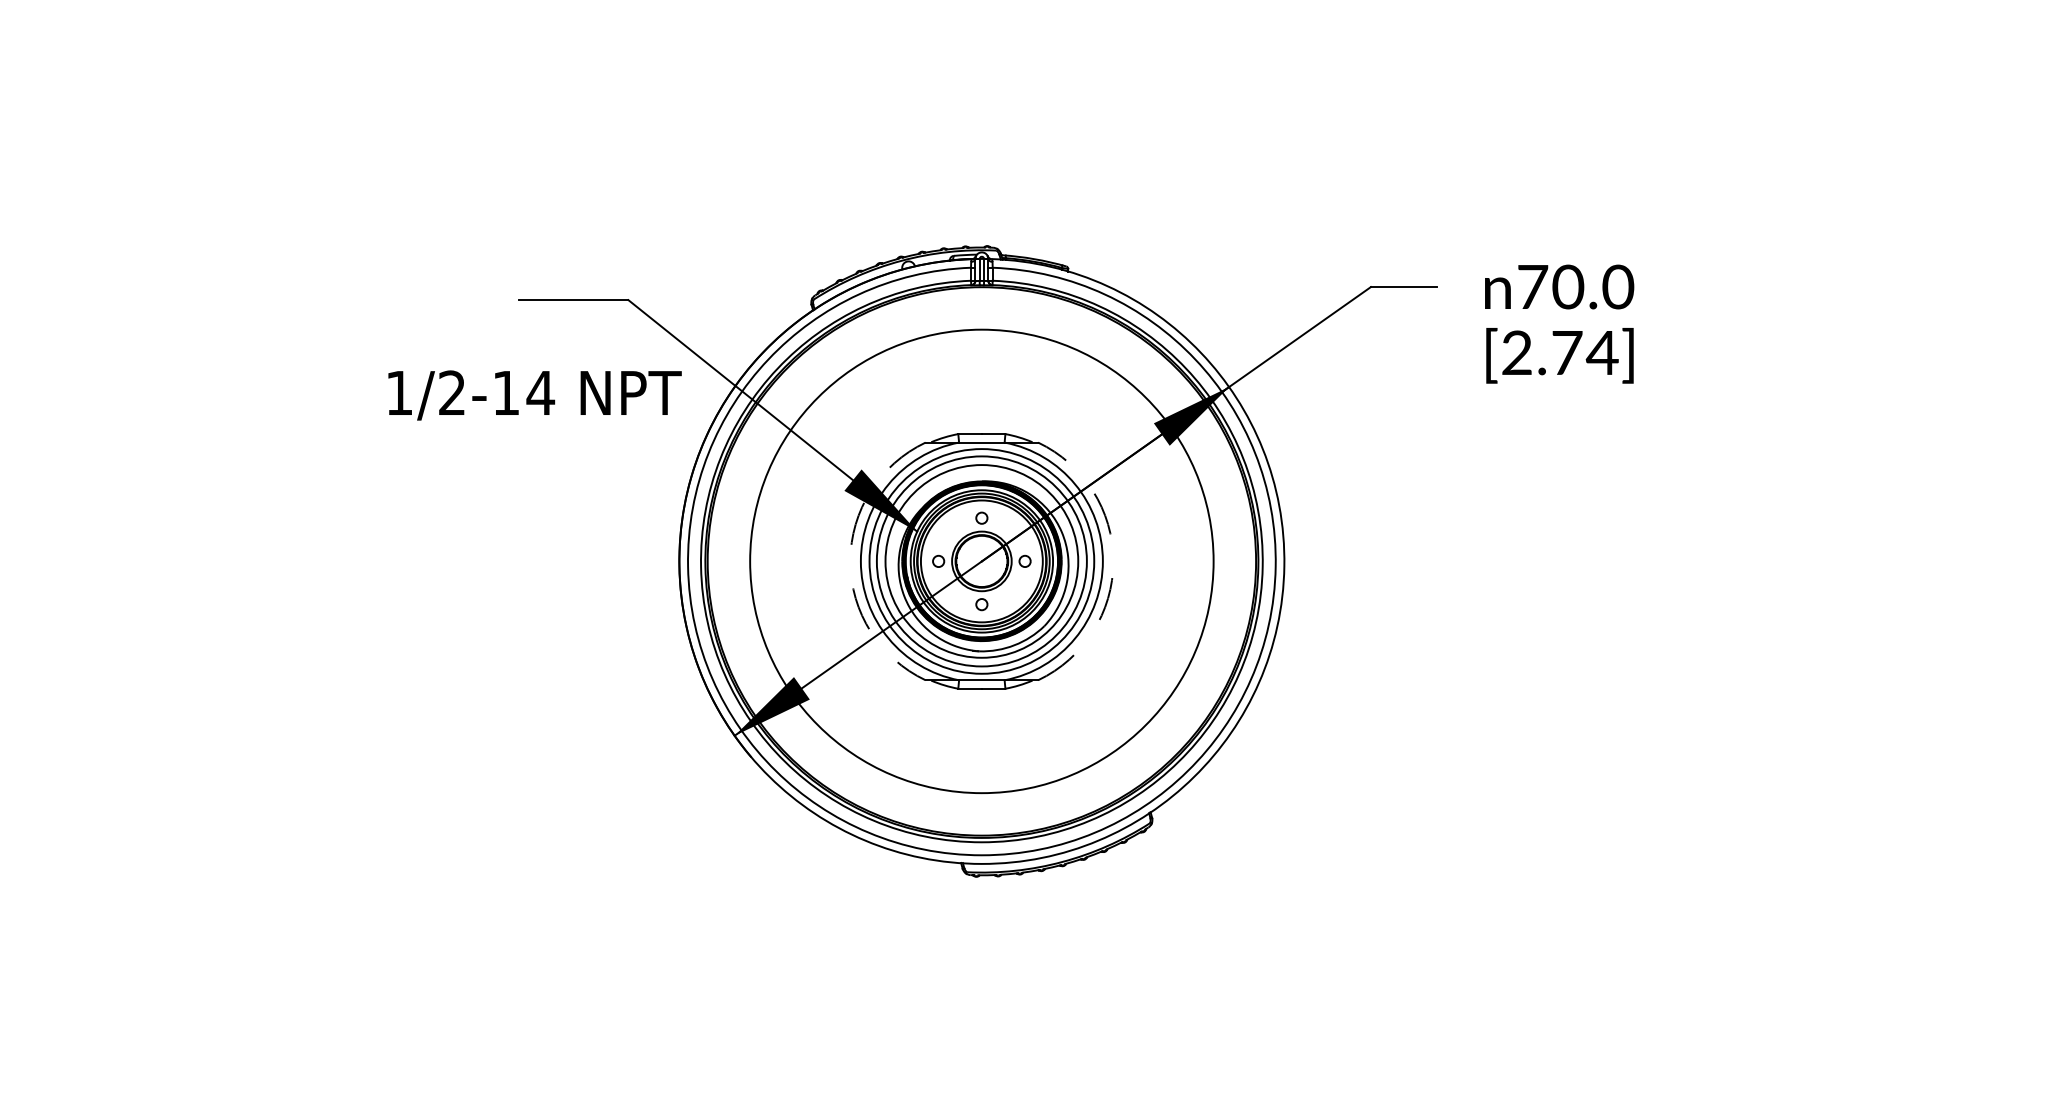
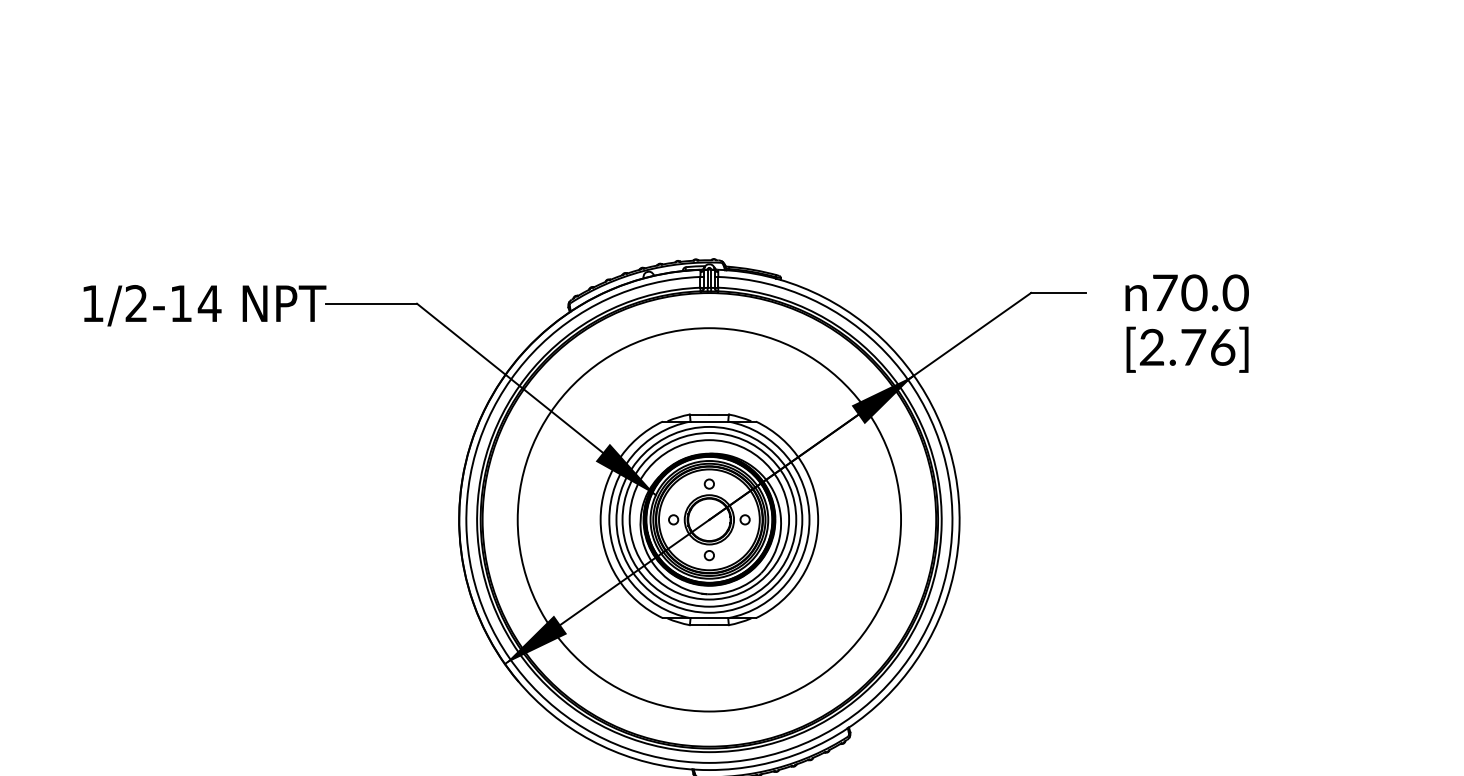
text: (1601, 353) -> (1221, 347), [2.74] -> [2.76]
text: (534, 395) -> (204, 305), moved
arc: (850, 561) -> (600, 519), dashed -> solid
arc: (1113, 561) -> (818, 519), dashed -> solid

